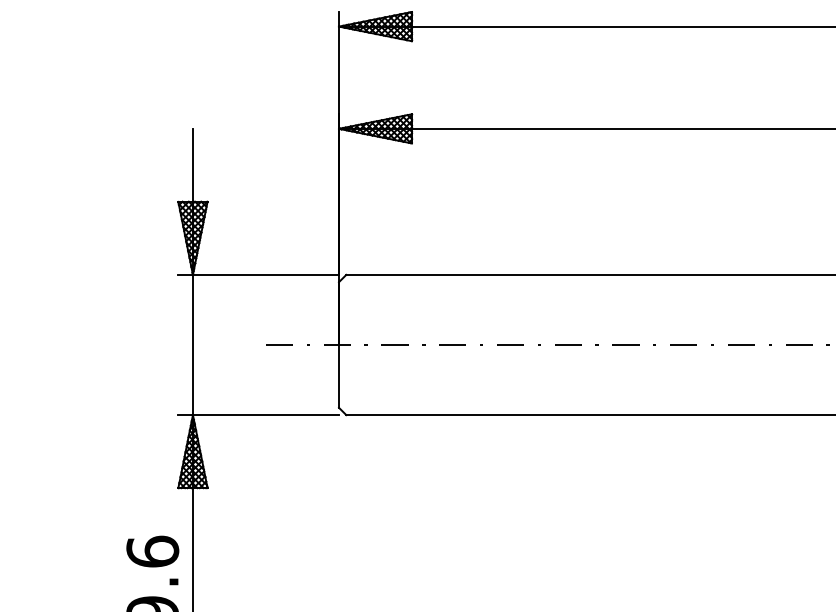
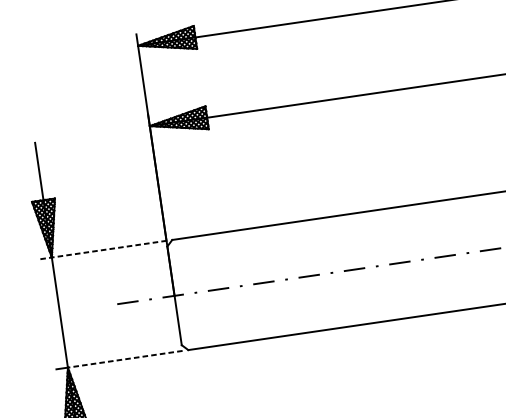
line: (259, 274) -> (104, 249), solid -> dashed
line: (265, 415) -> (124, 359), solid -> dashed

